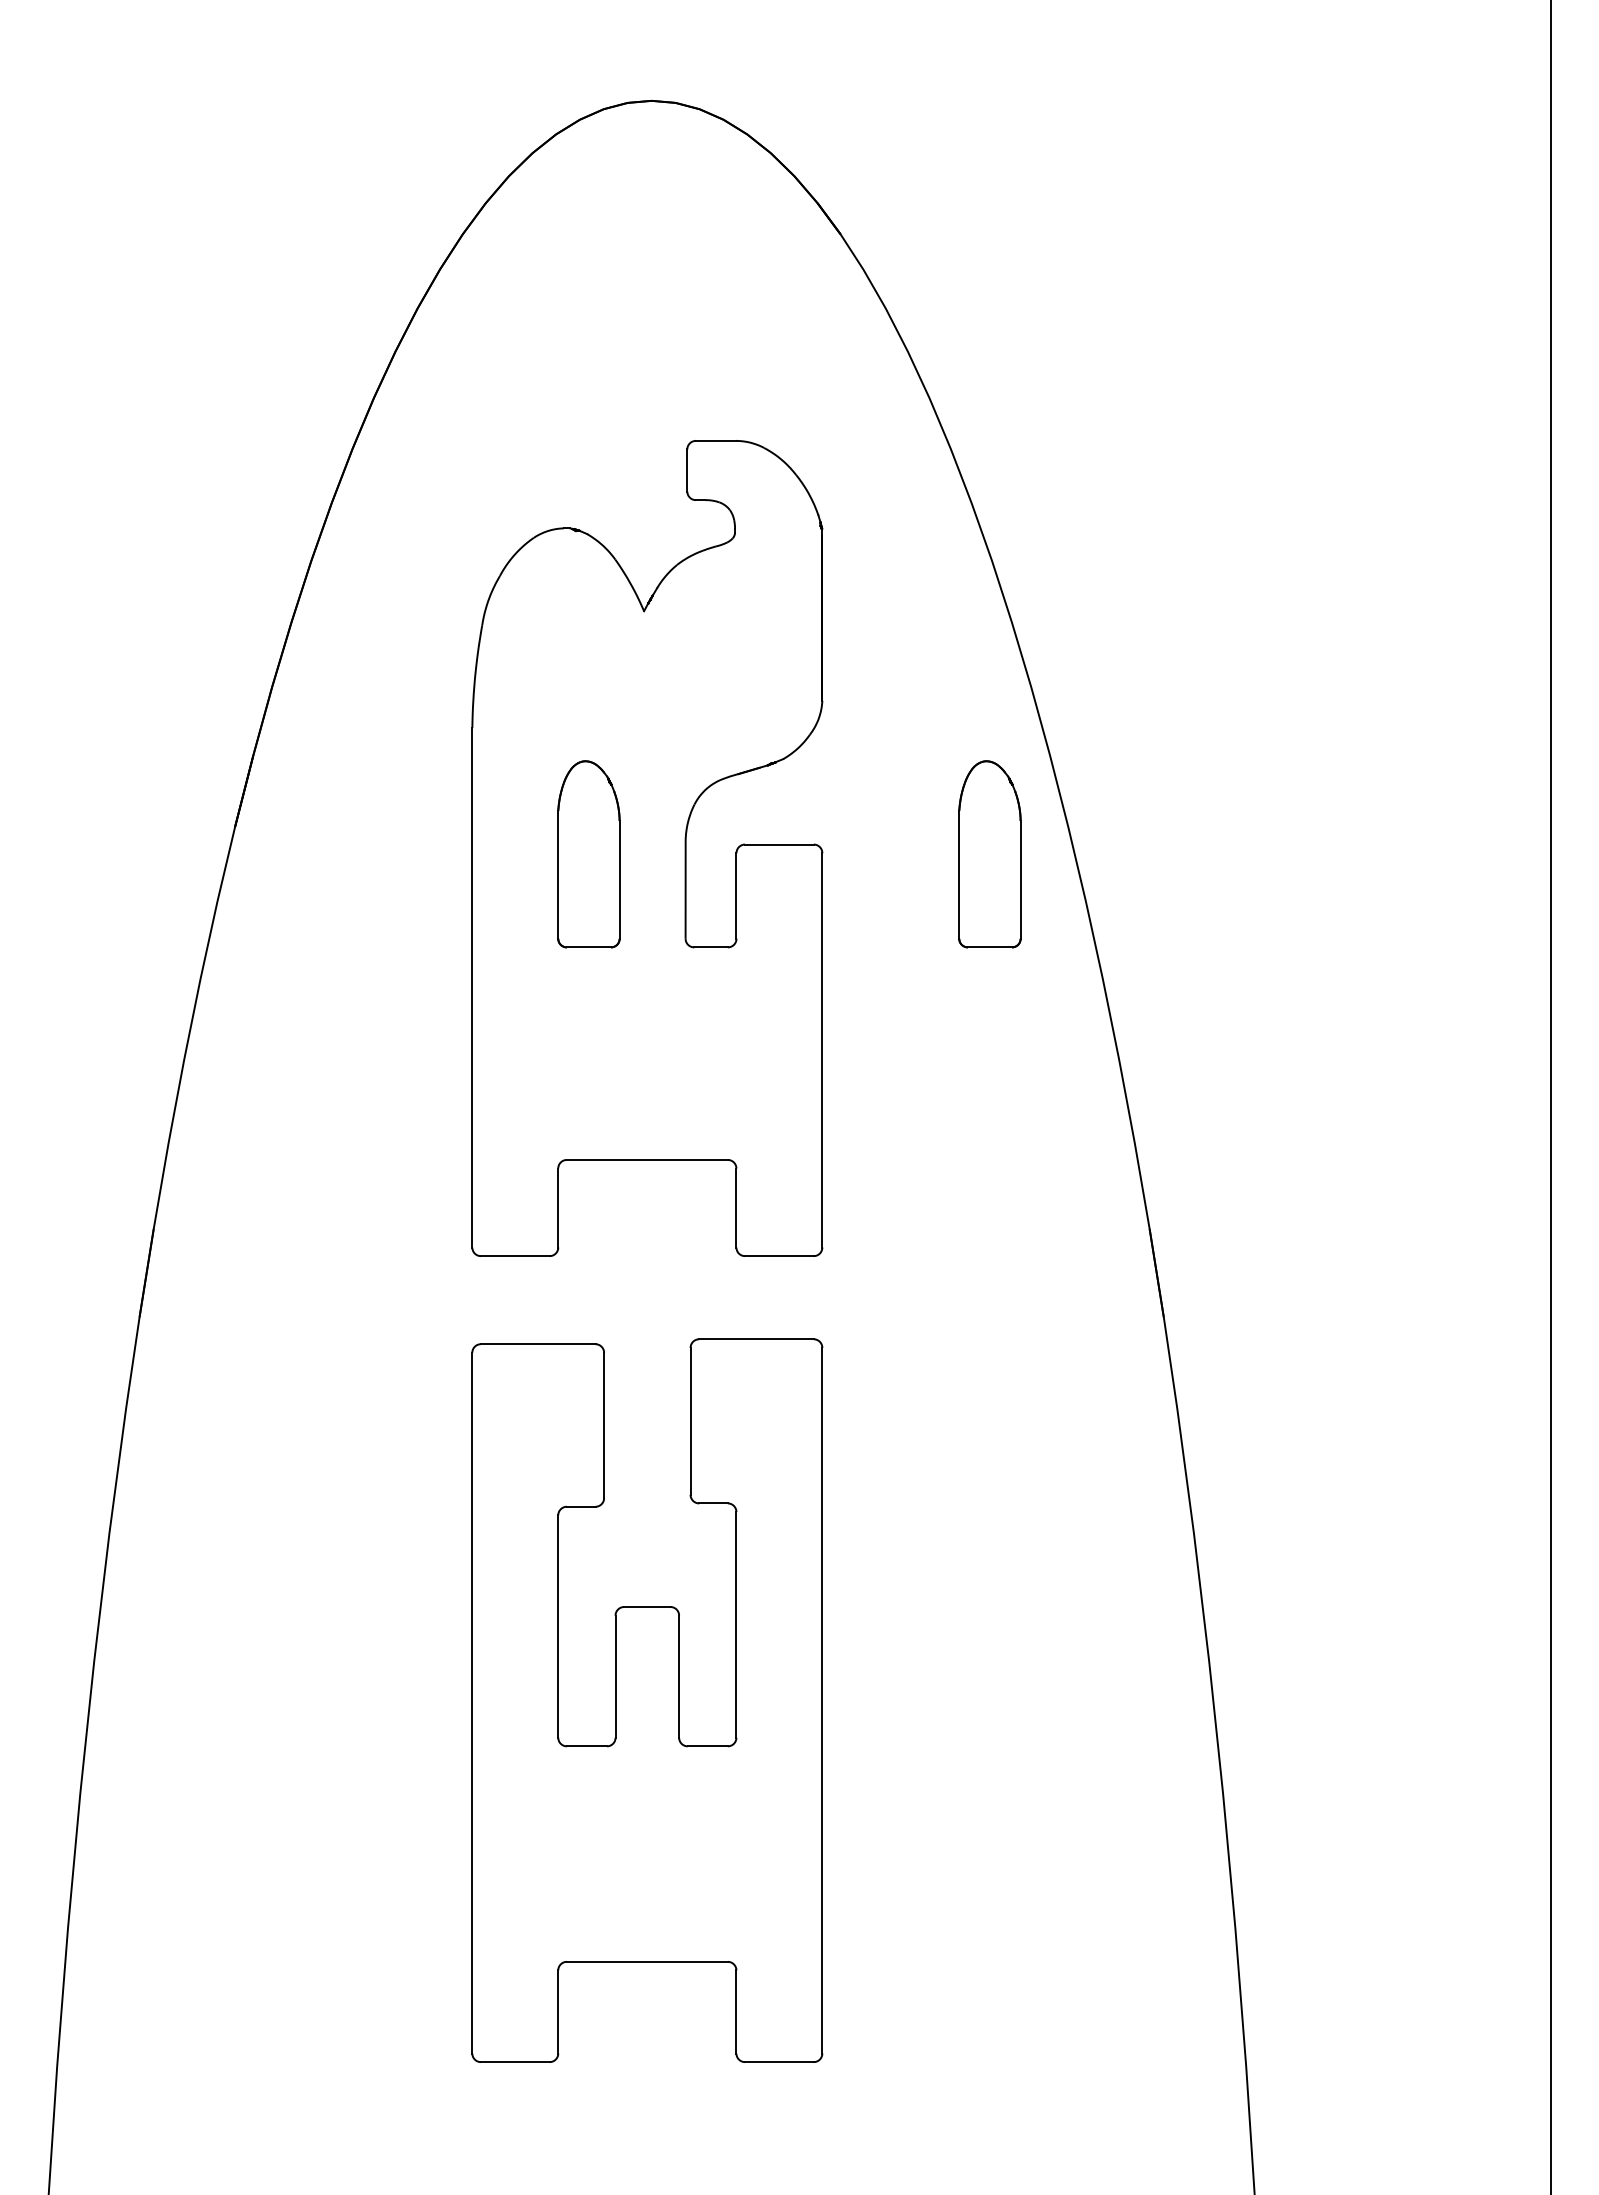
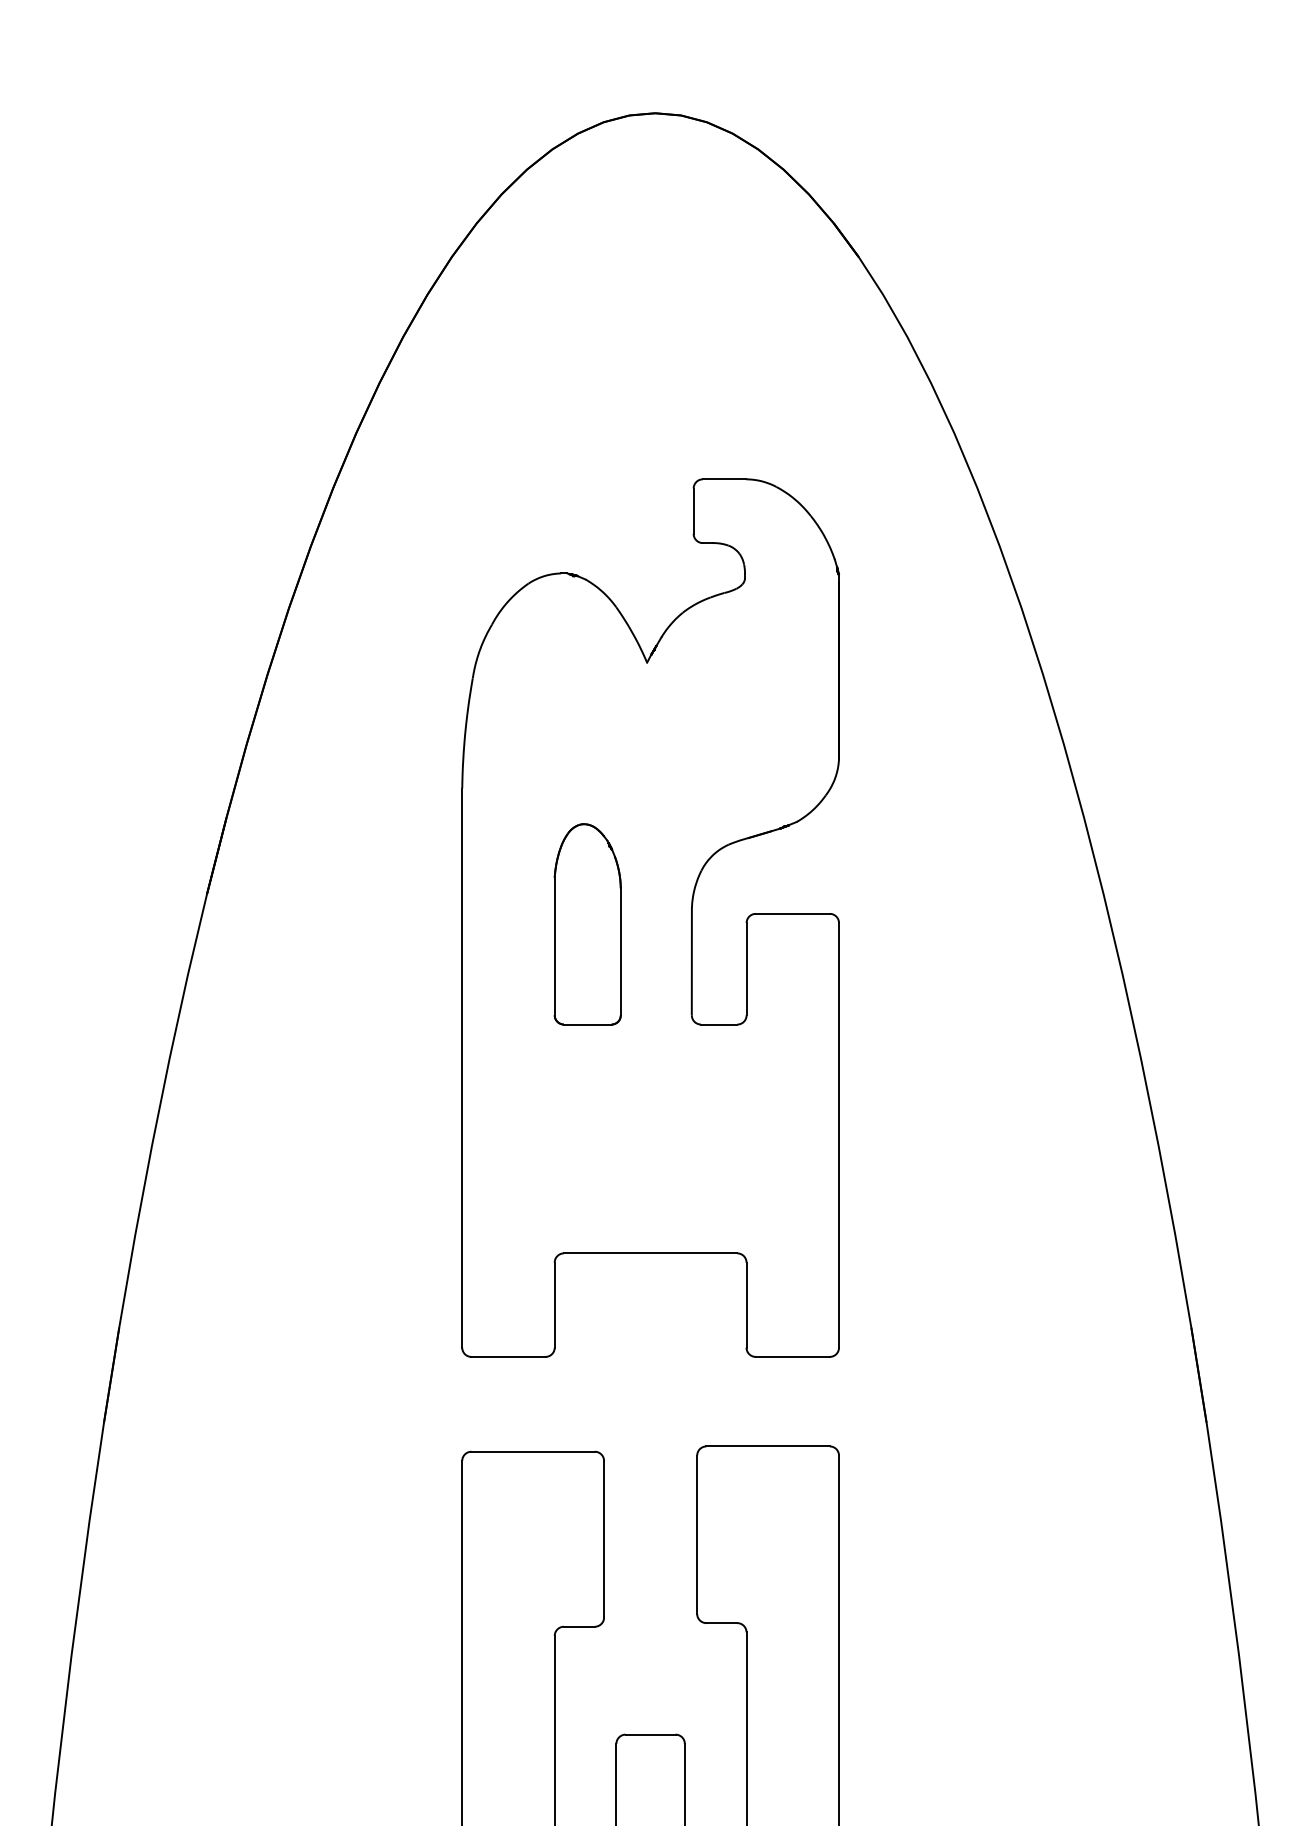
part: (989, 854) -> (1018, 924), removed

